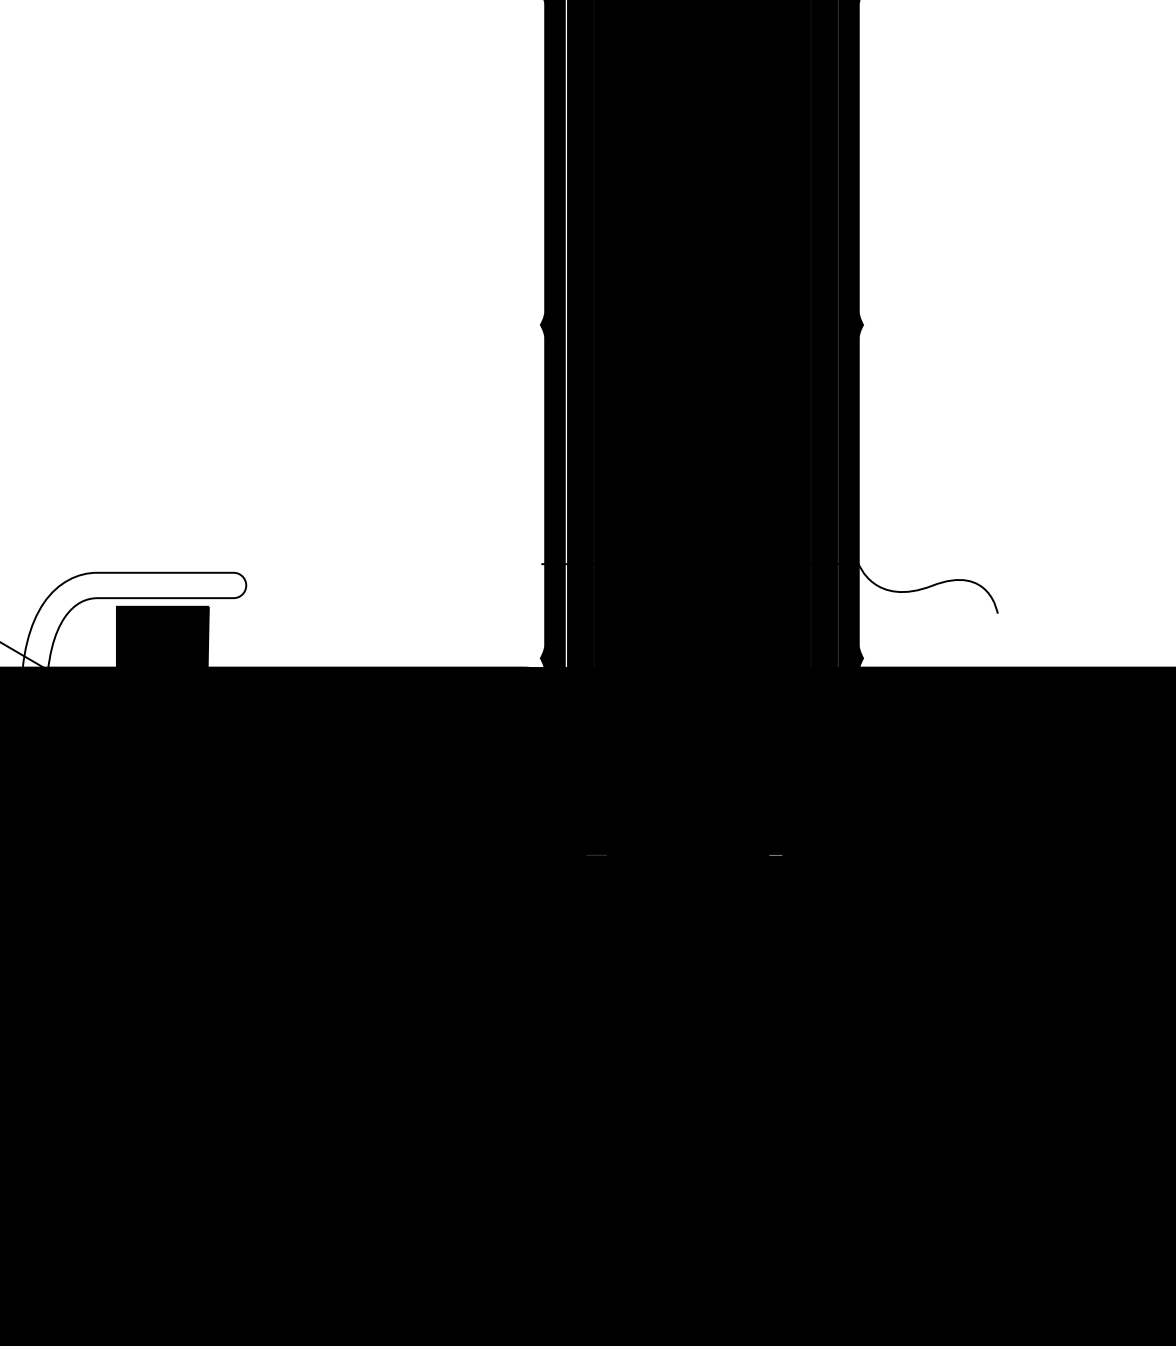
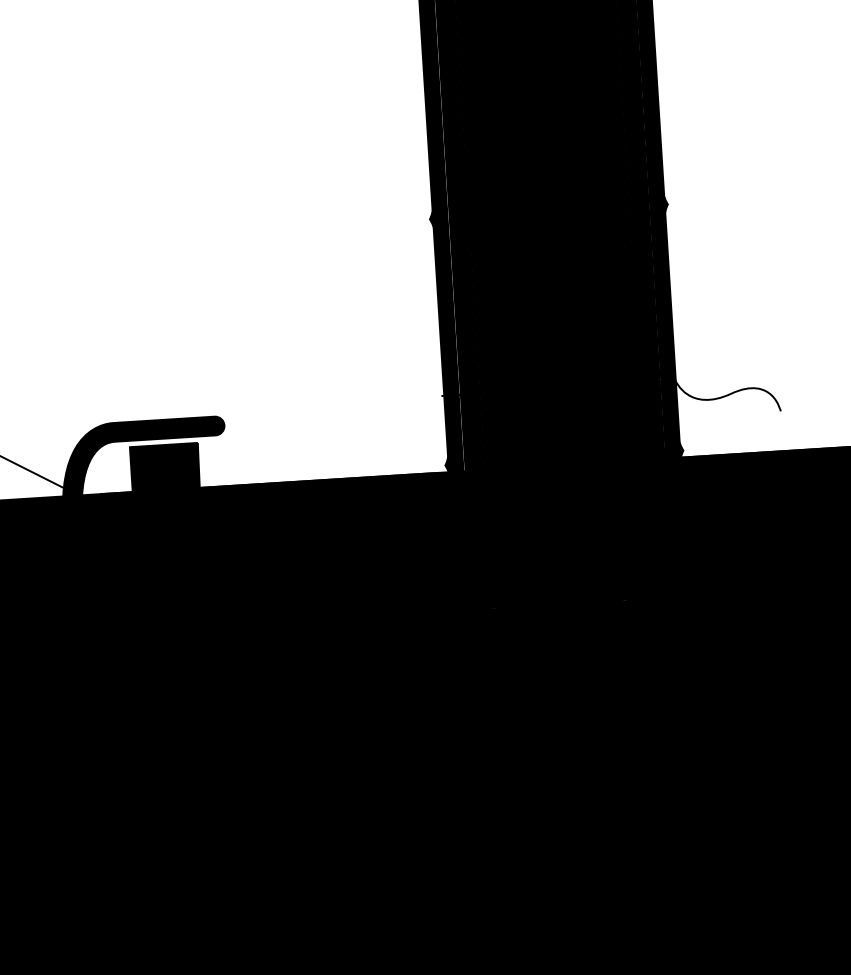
fill: (133, 686) -> (145, 505), added

